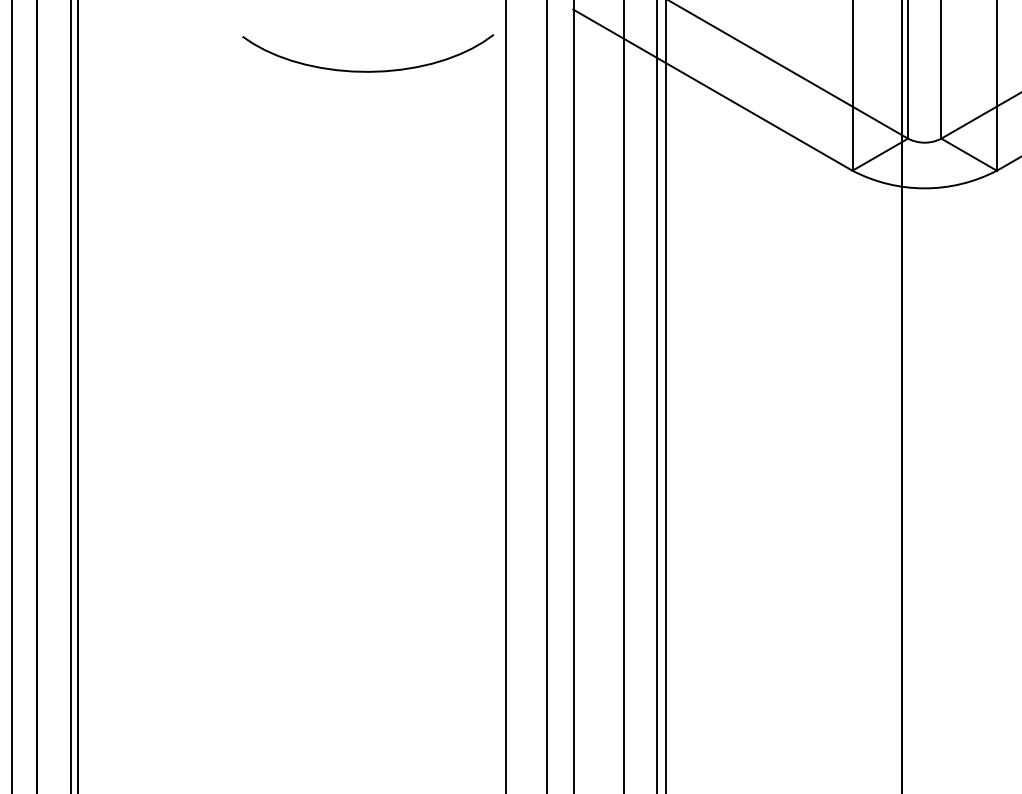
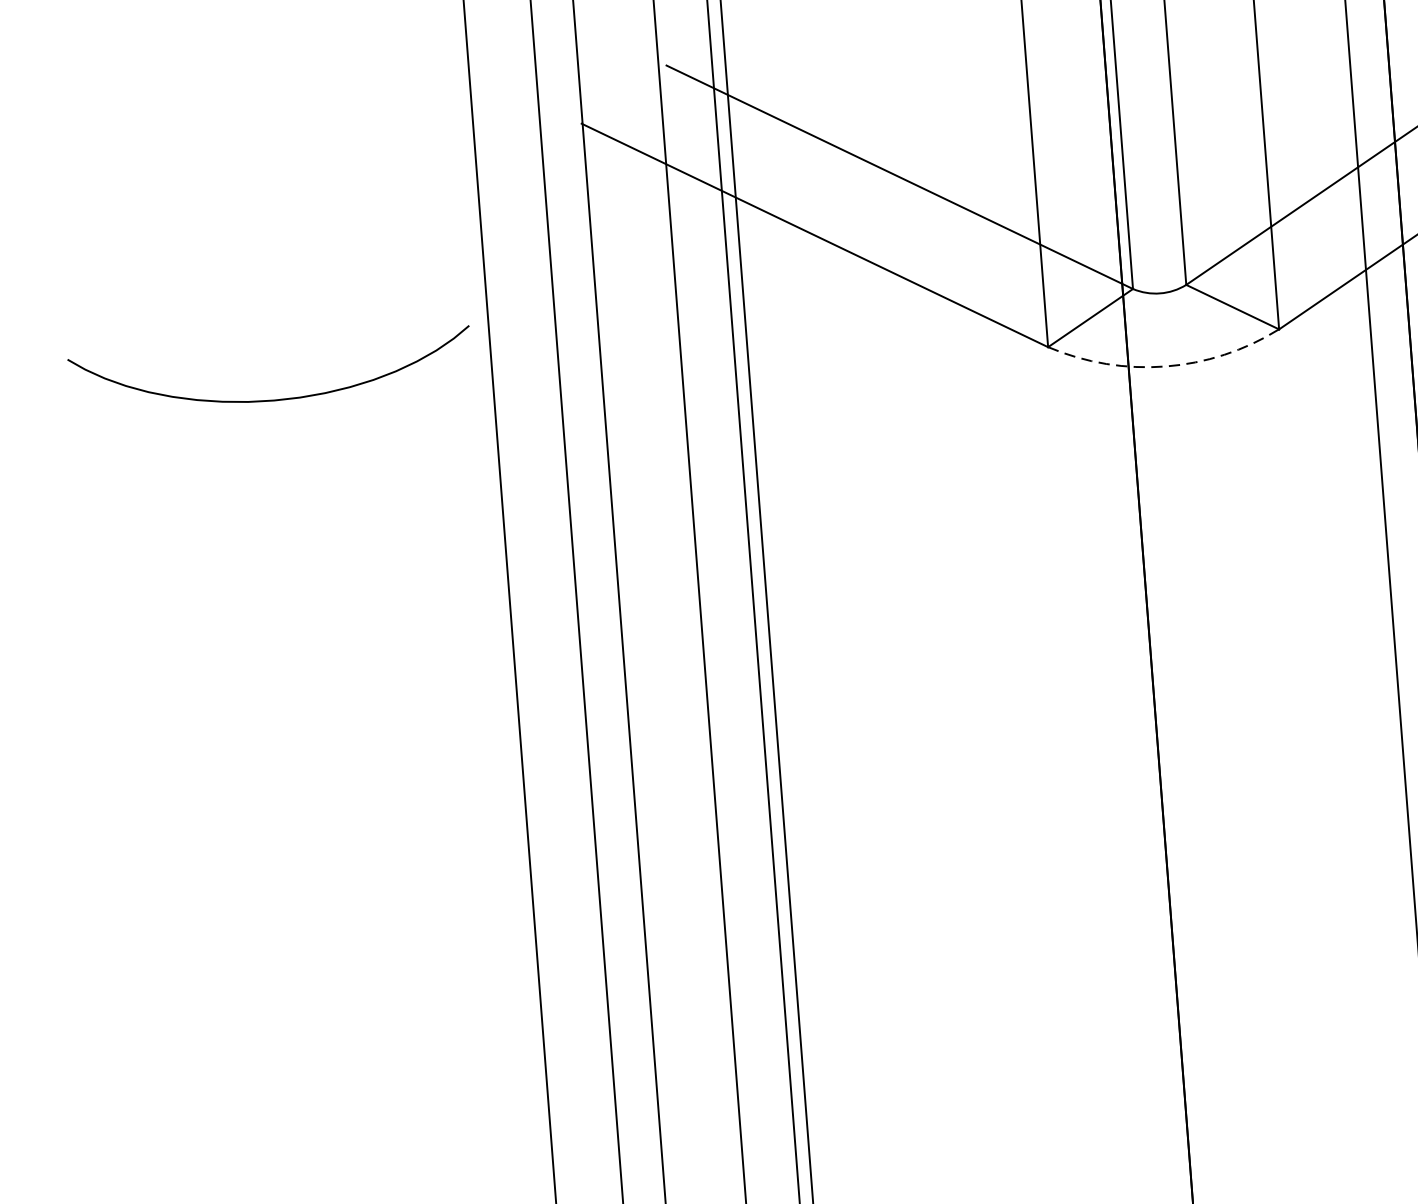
curve: (365, 70) -> (268, 398), moved
arc: (924, 188) -> (1165, 366), solid -> dashed

